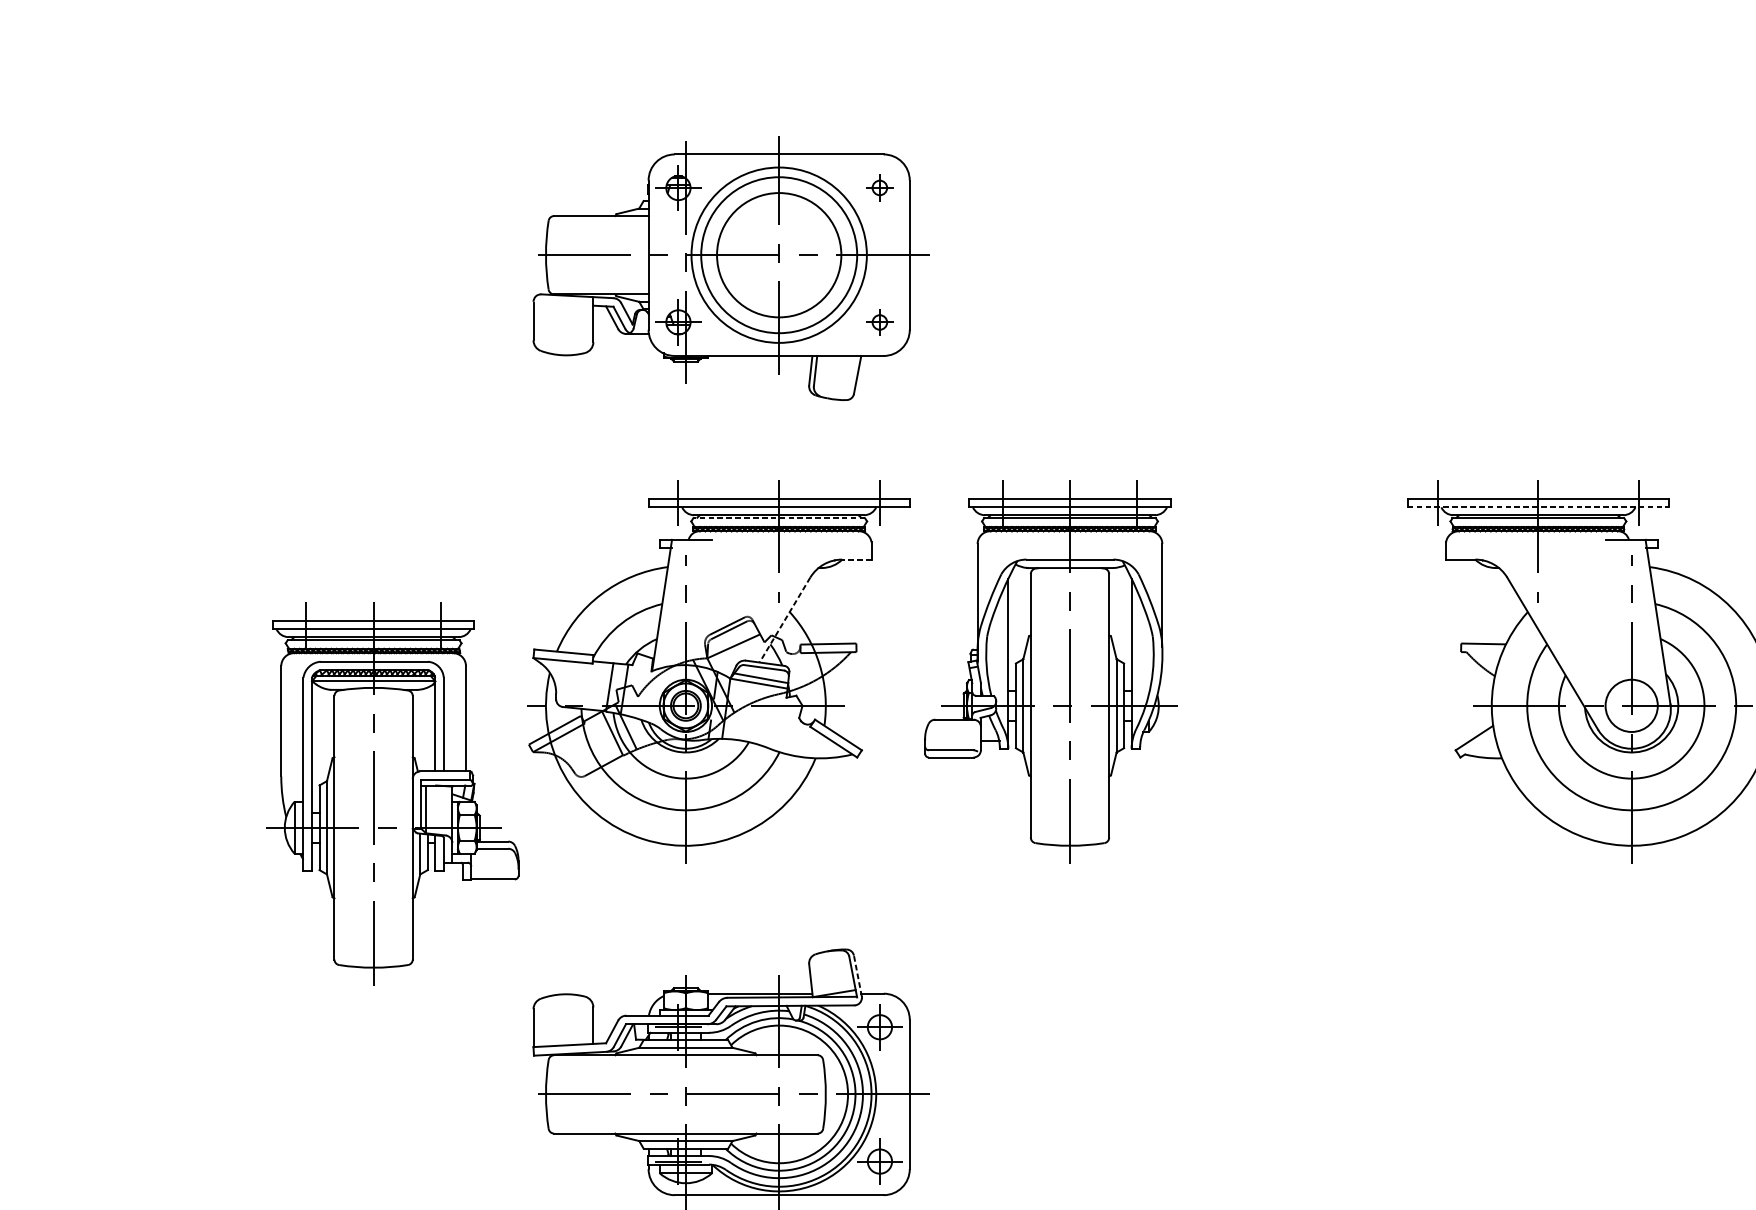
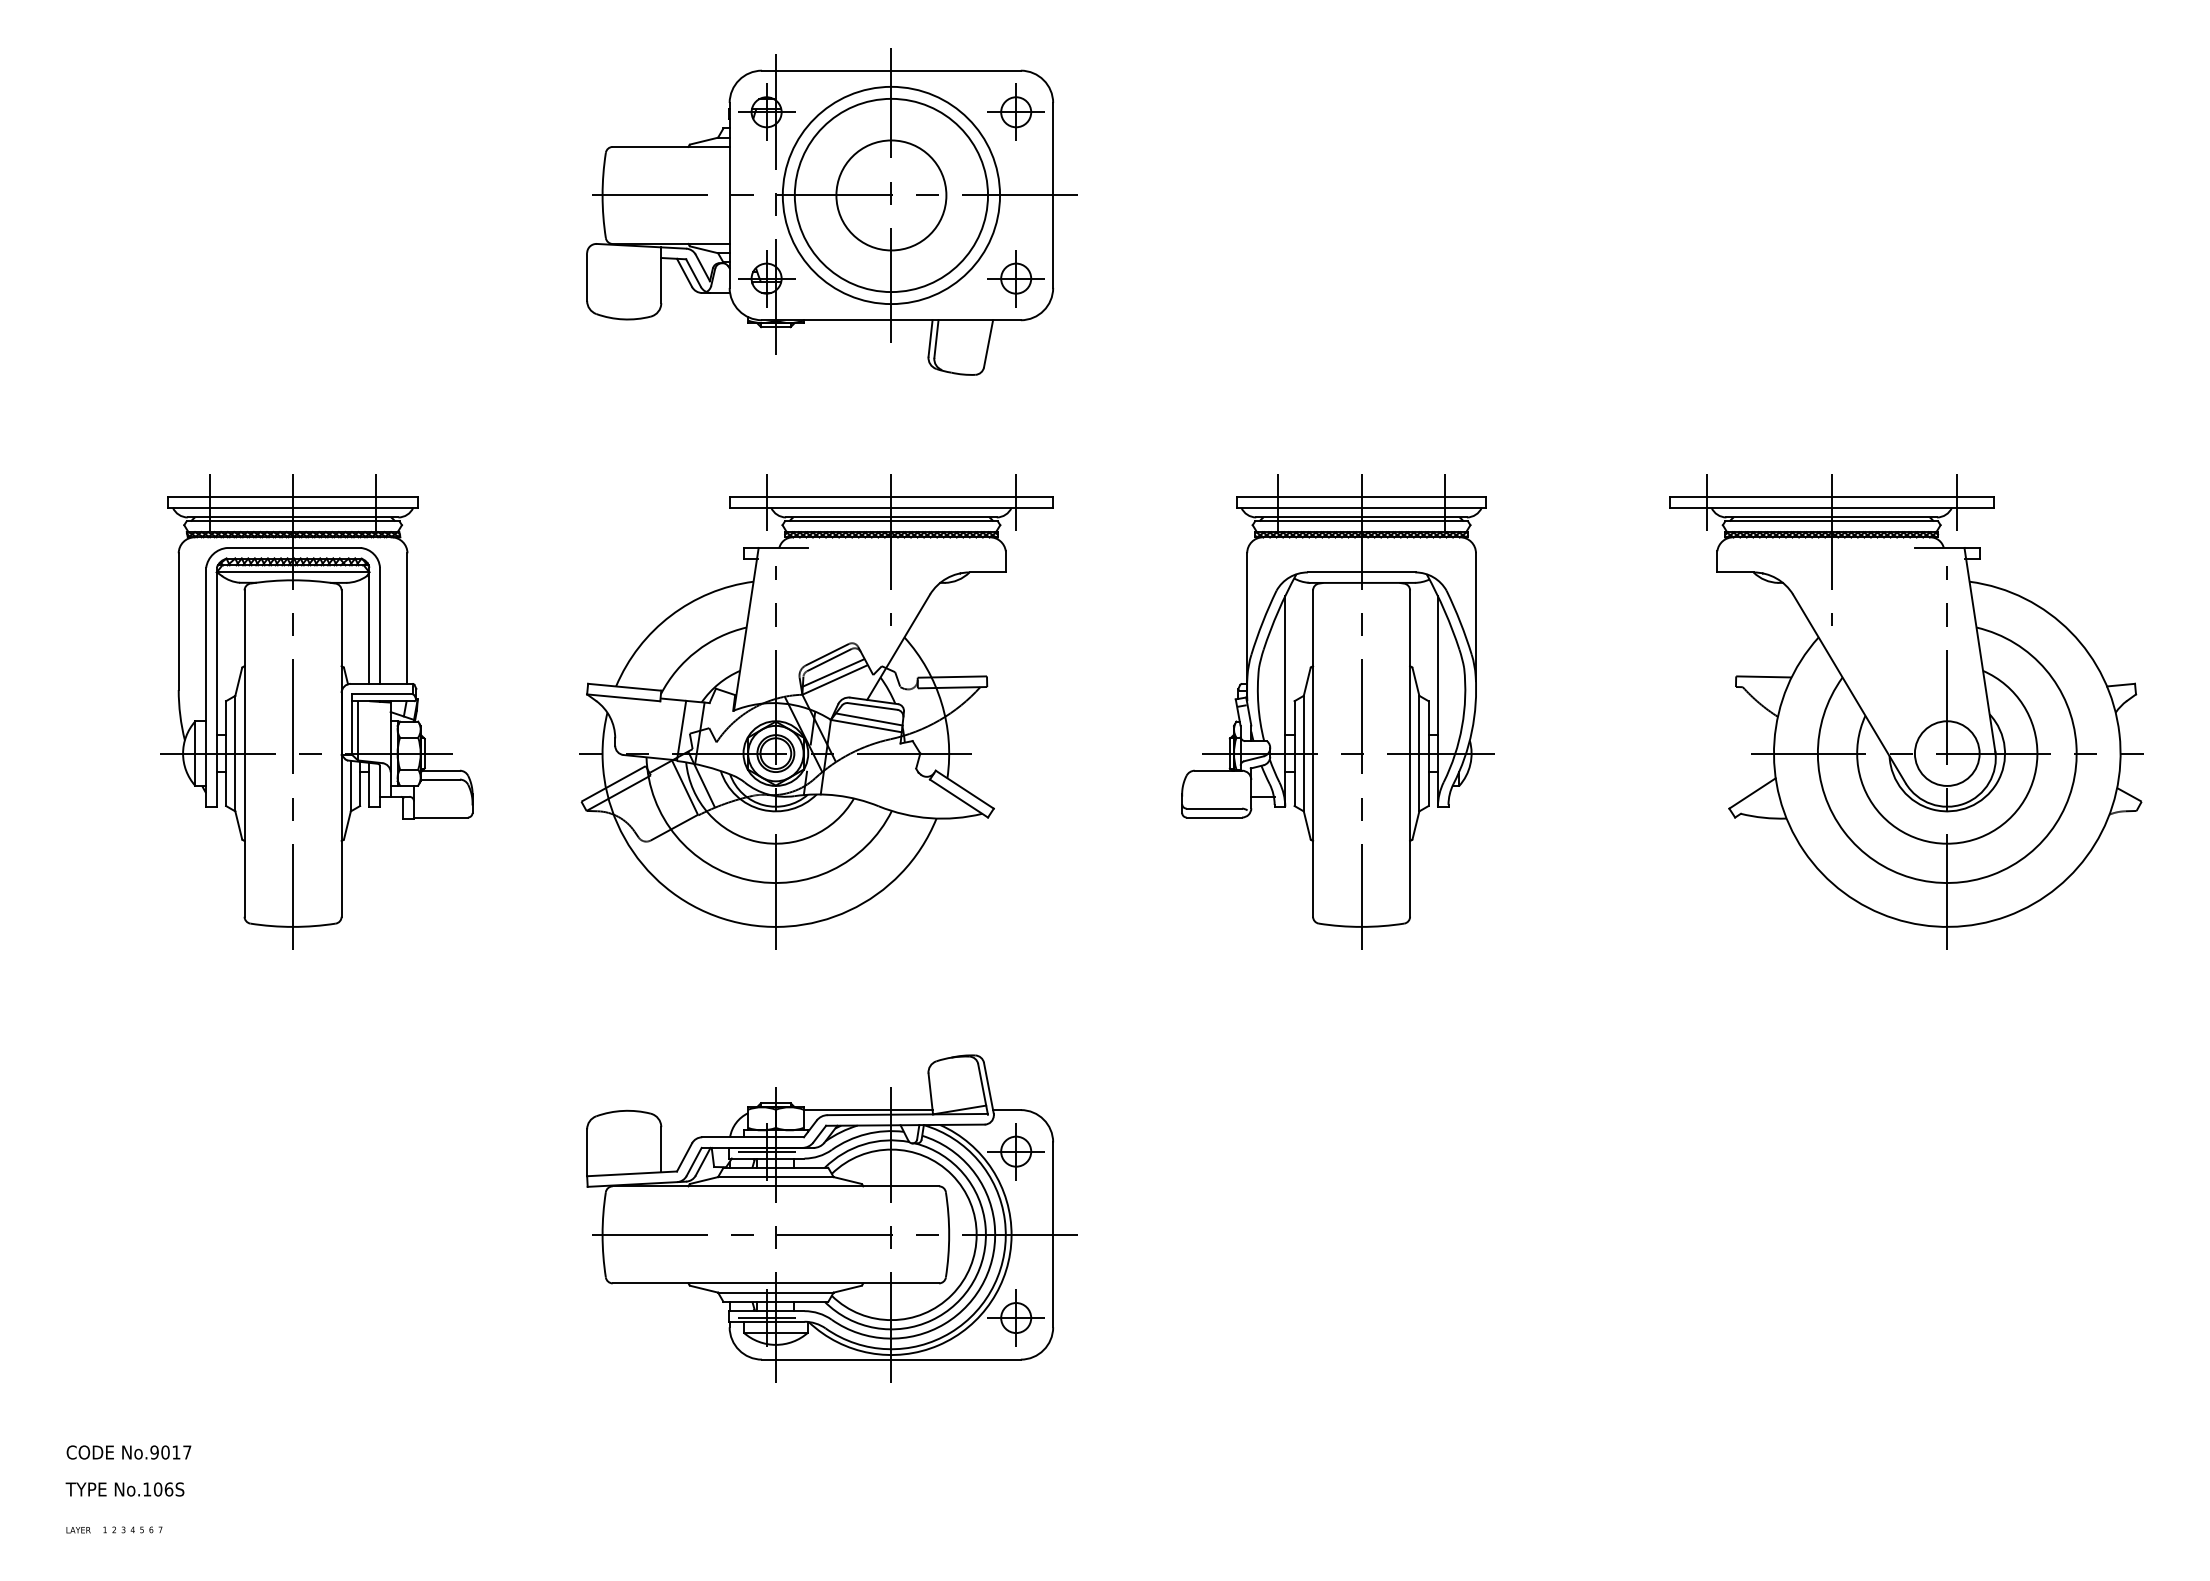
part: (879, 187) -> (1015, 111), size x1.67
circle: (779, 255) -> (891, 195), size x0.71
part: (879, 322) -> (1015, 278), size x1.67
line: (1538, 507) -> (1831, 507), dashed -> solid
line: (779, 518) -> (891, 521), dashed -> solid
line: (856, 559) -> (987, 572), dashed -> solid
line: (784, 620) -> (898, 647), dashed -> solid
line: (732, 640) -> (833, 672), added
part: (1050, 671) -> (1337, 711), moved
part: (392, 793) -> (316, 711), moved
line: (857, 976) -> (988, 1088), dashed -> solid

